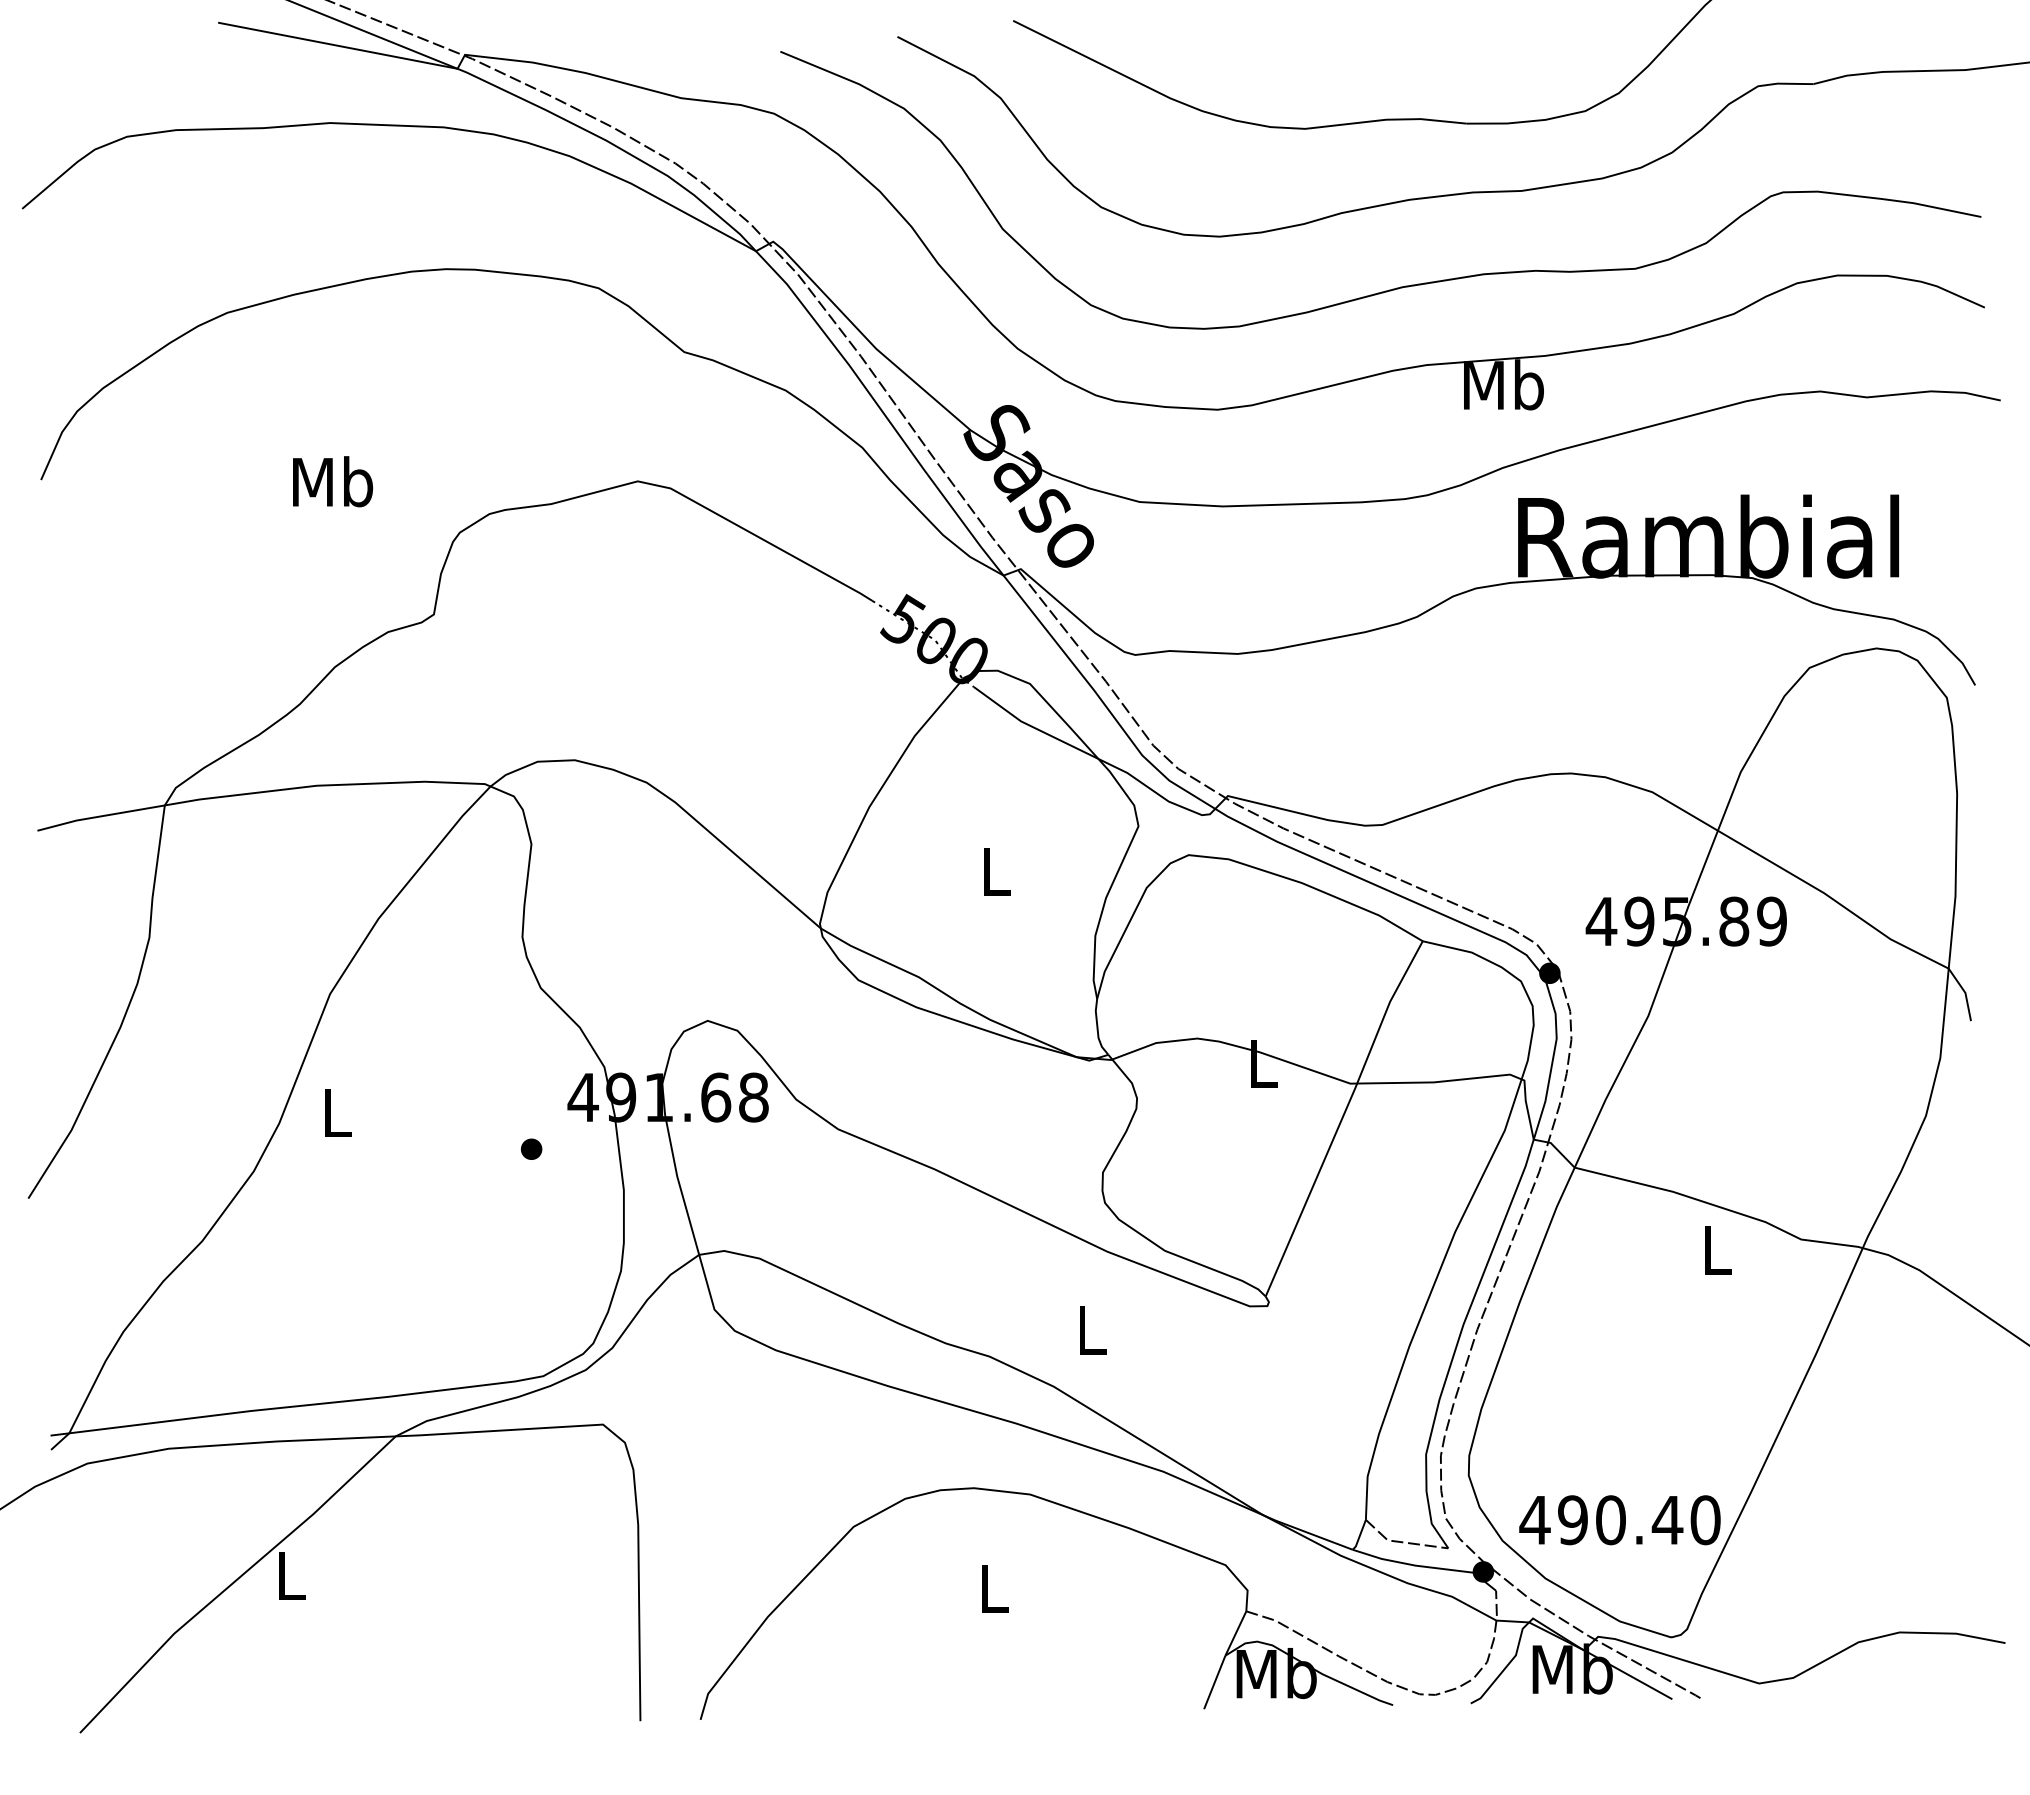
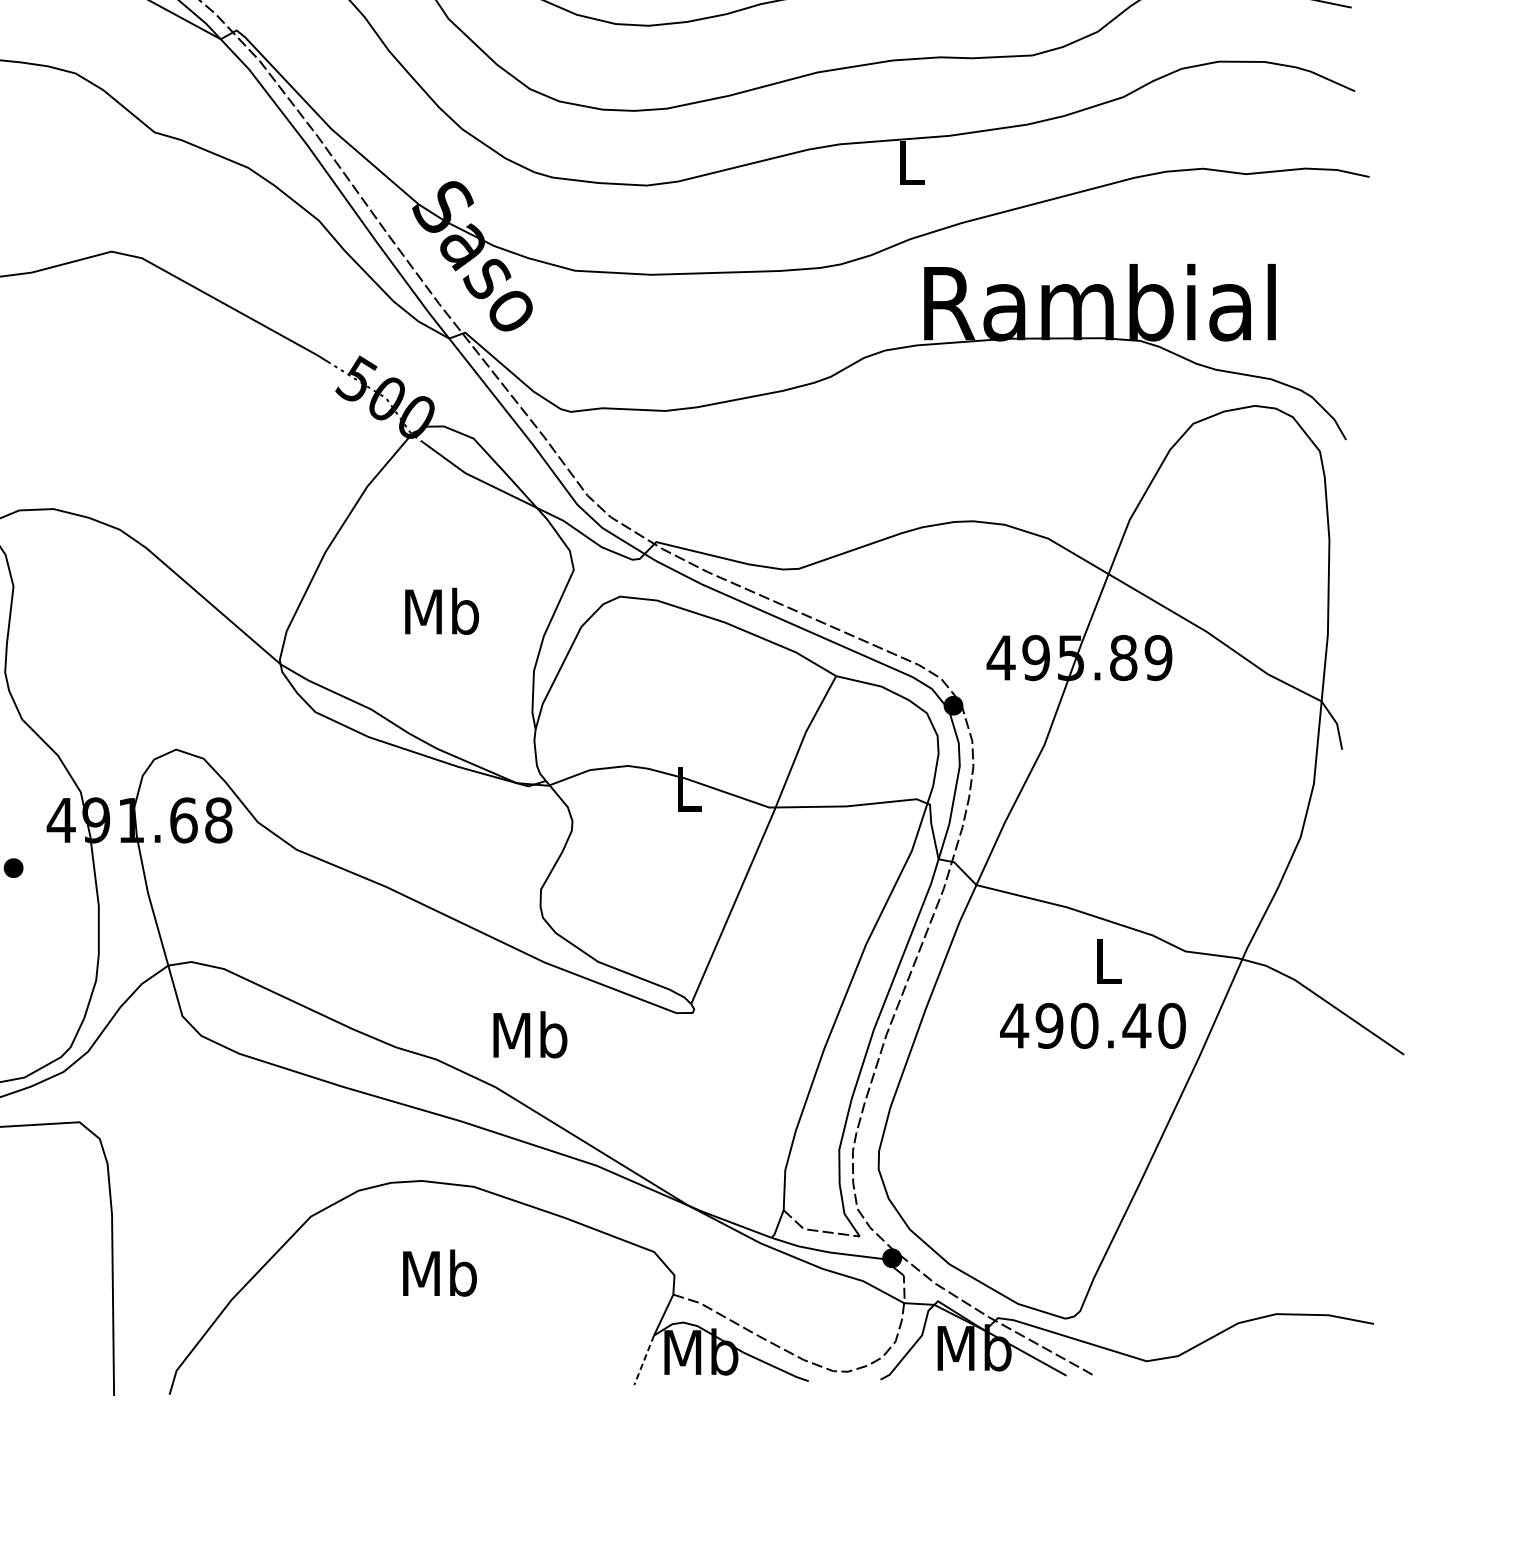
text: (1503, 384) -> (910, 162), Mb -> L
text: (995, 870) -> (441, 610), L -> Mb
text: (1091, 1329) -> (530, 1034), L -> Mb
text: (1619, 1520) -> (1092, 1026), moved
text: (993, 1587) -> (439, 1272), L -> Mb
line: (1214, 1682) -> (643, 1360), solid -> dashed

